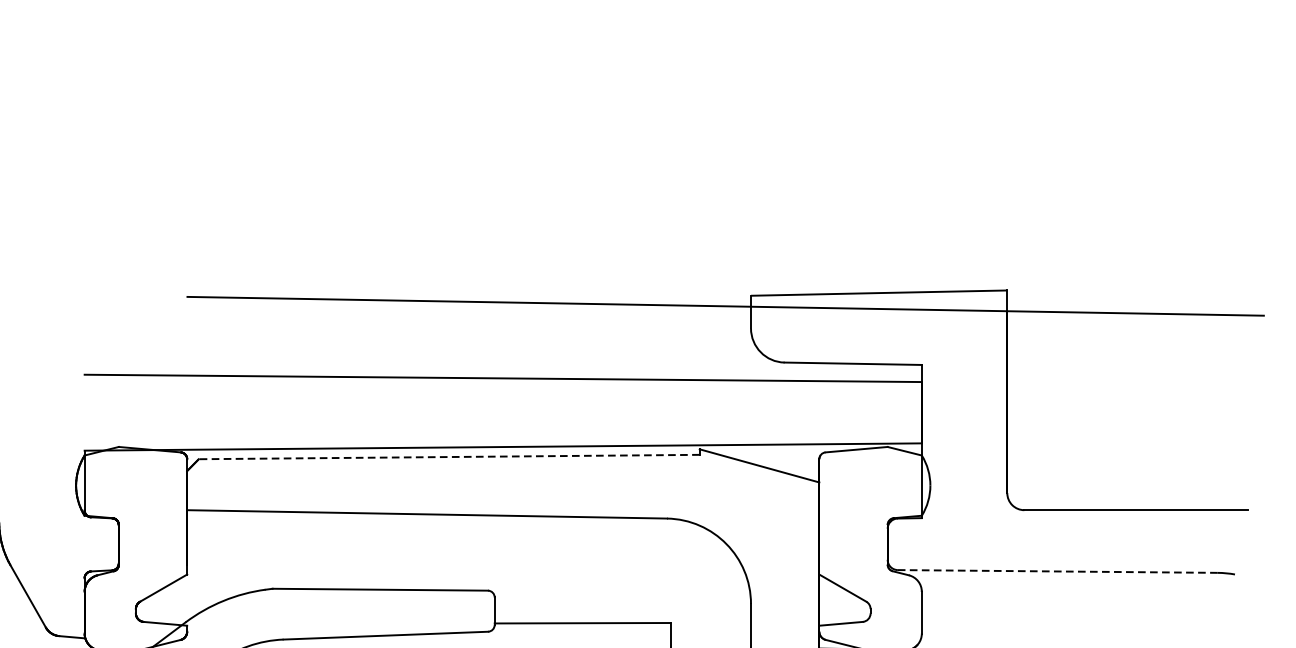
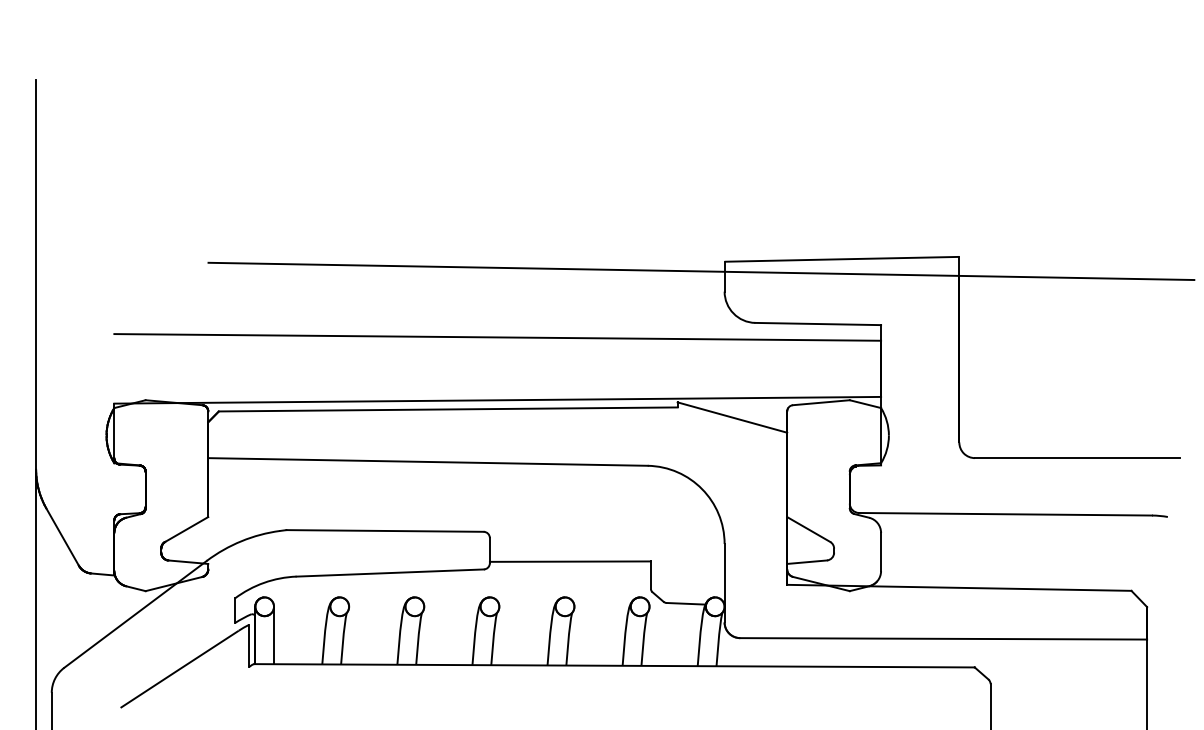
line: (448, 457) -> (447, 409), dashed -> solid
line: (1057, 571) -> (1005, 514), dashed -> solid

